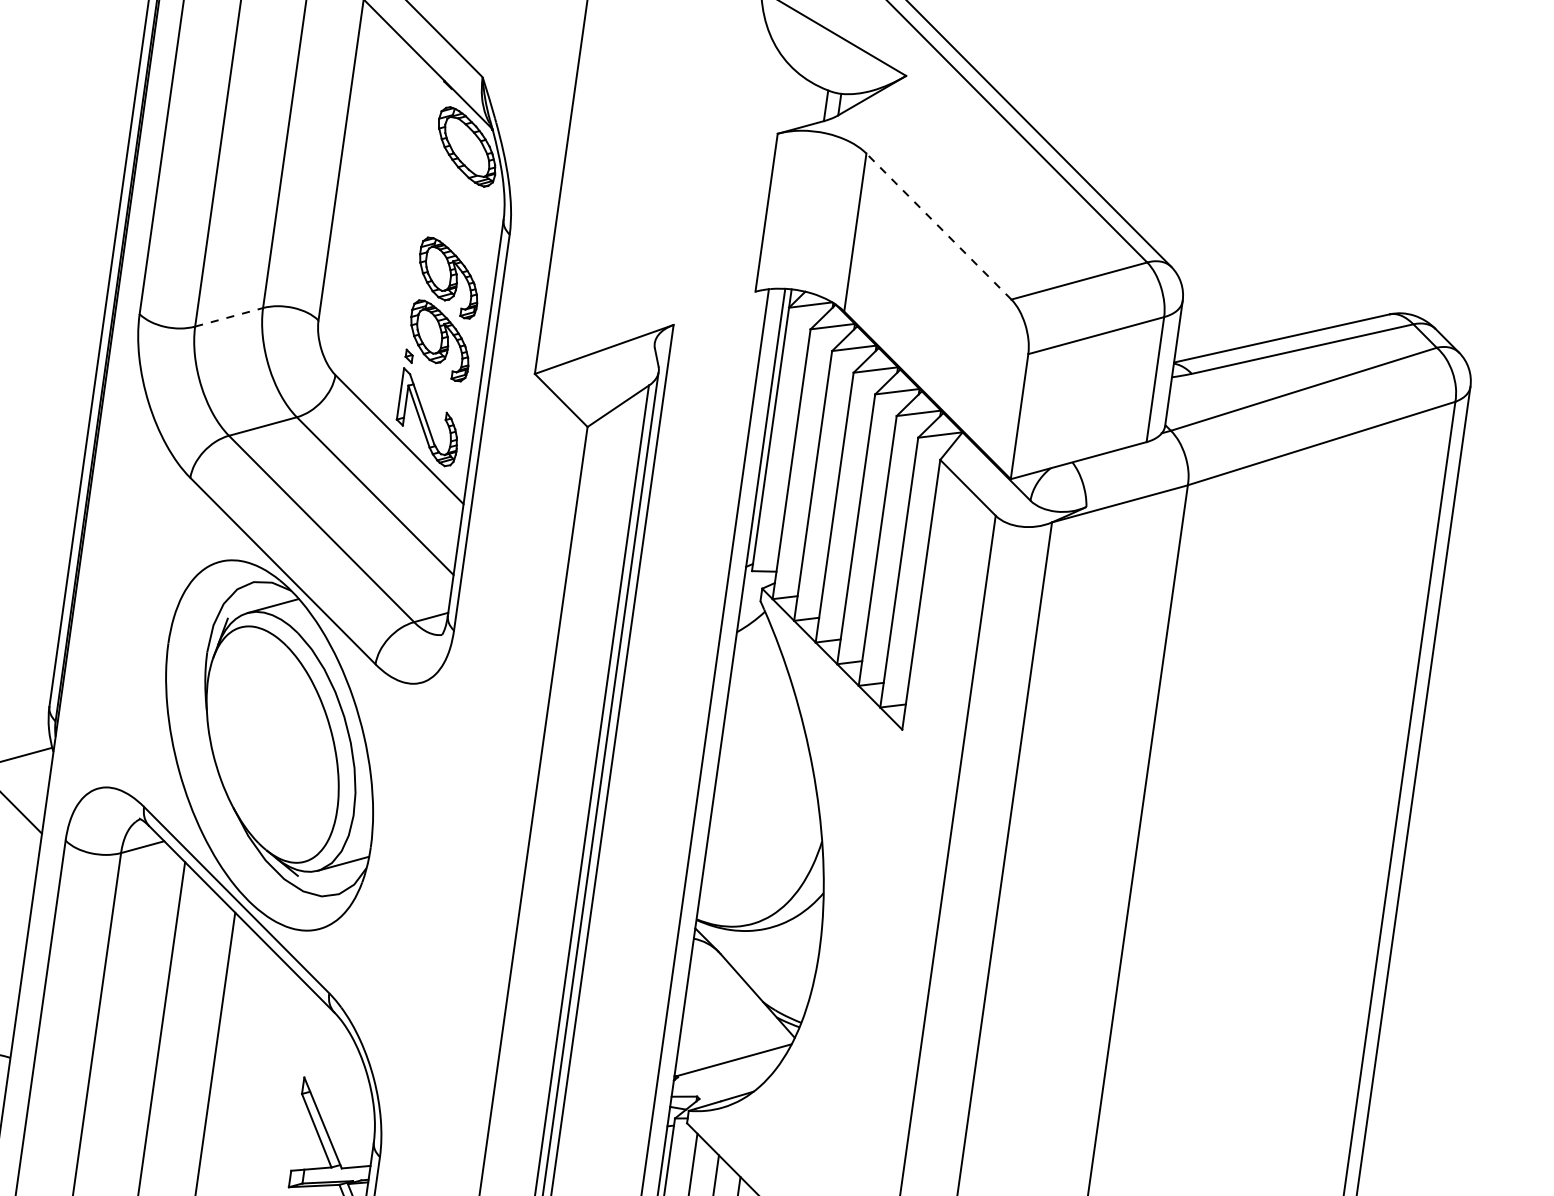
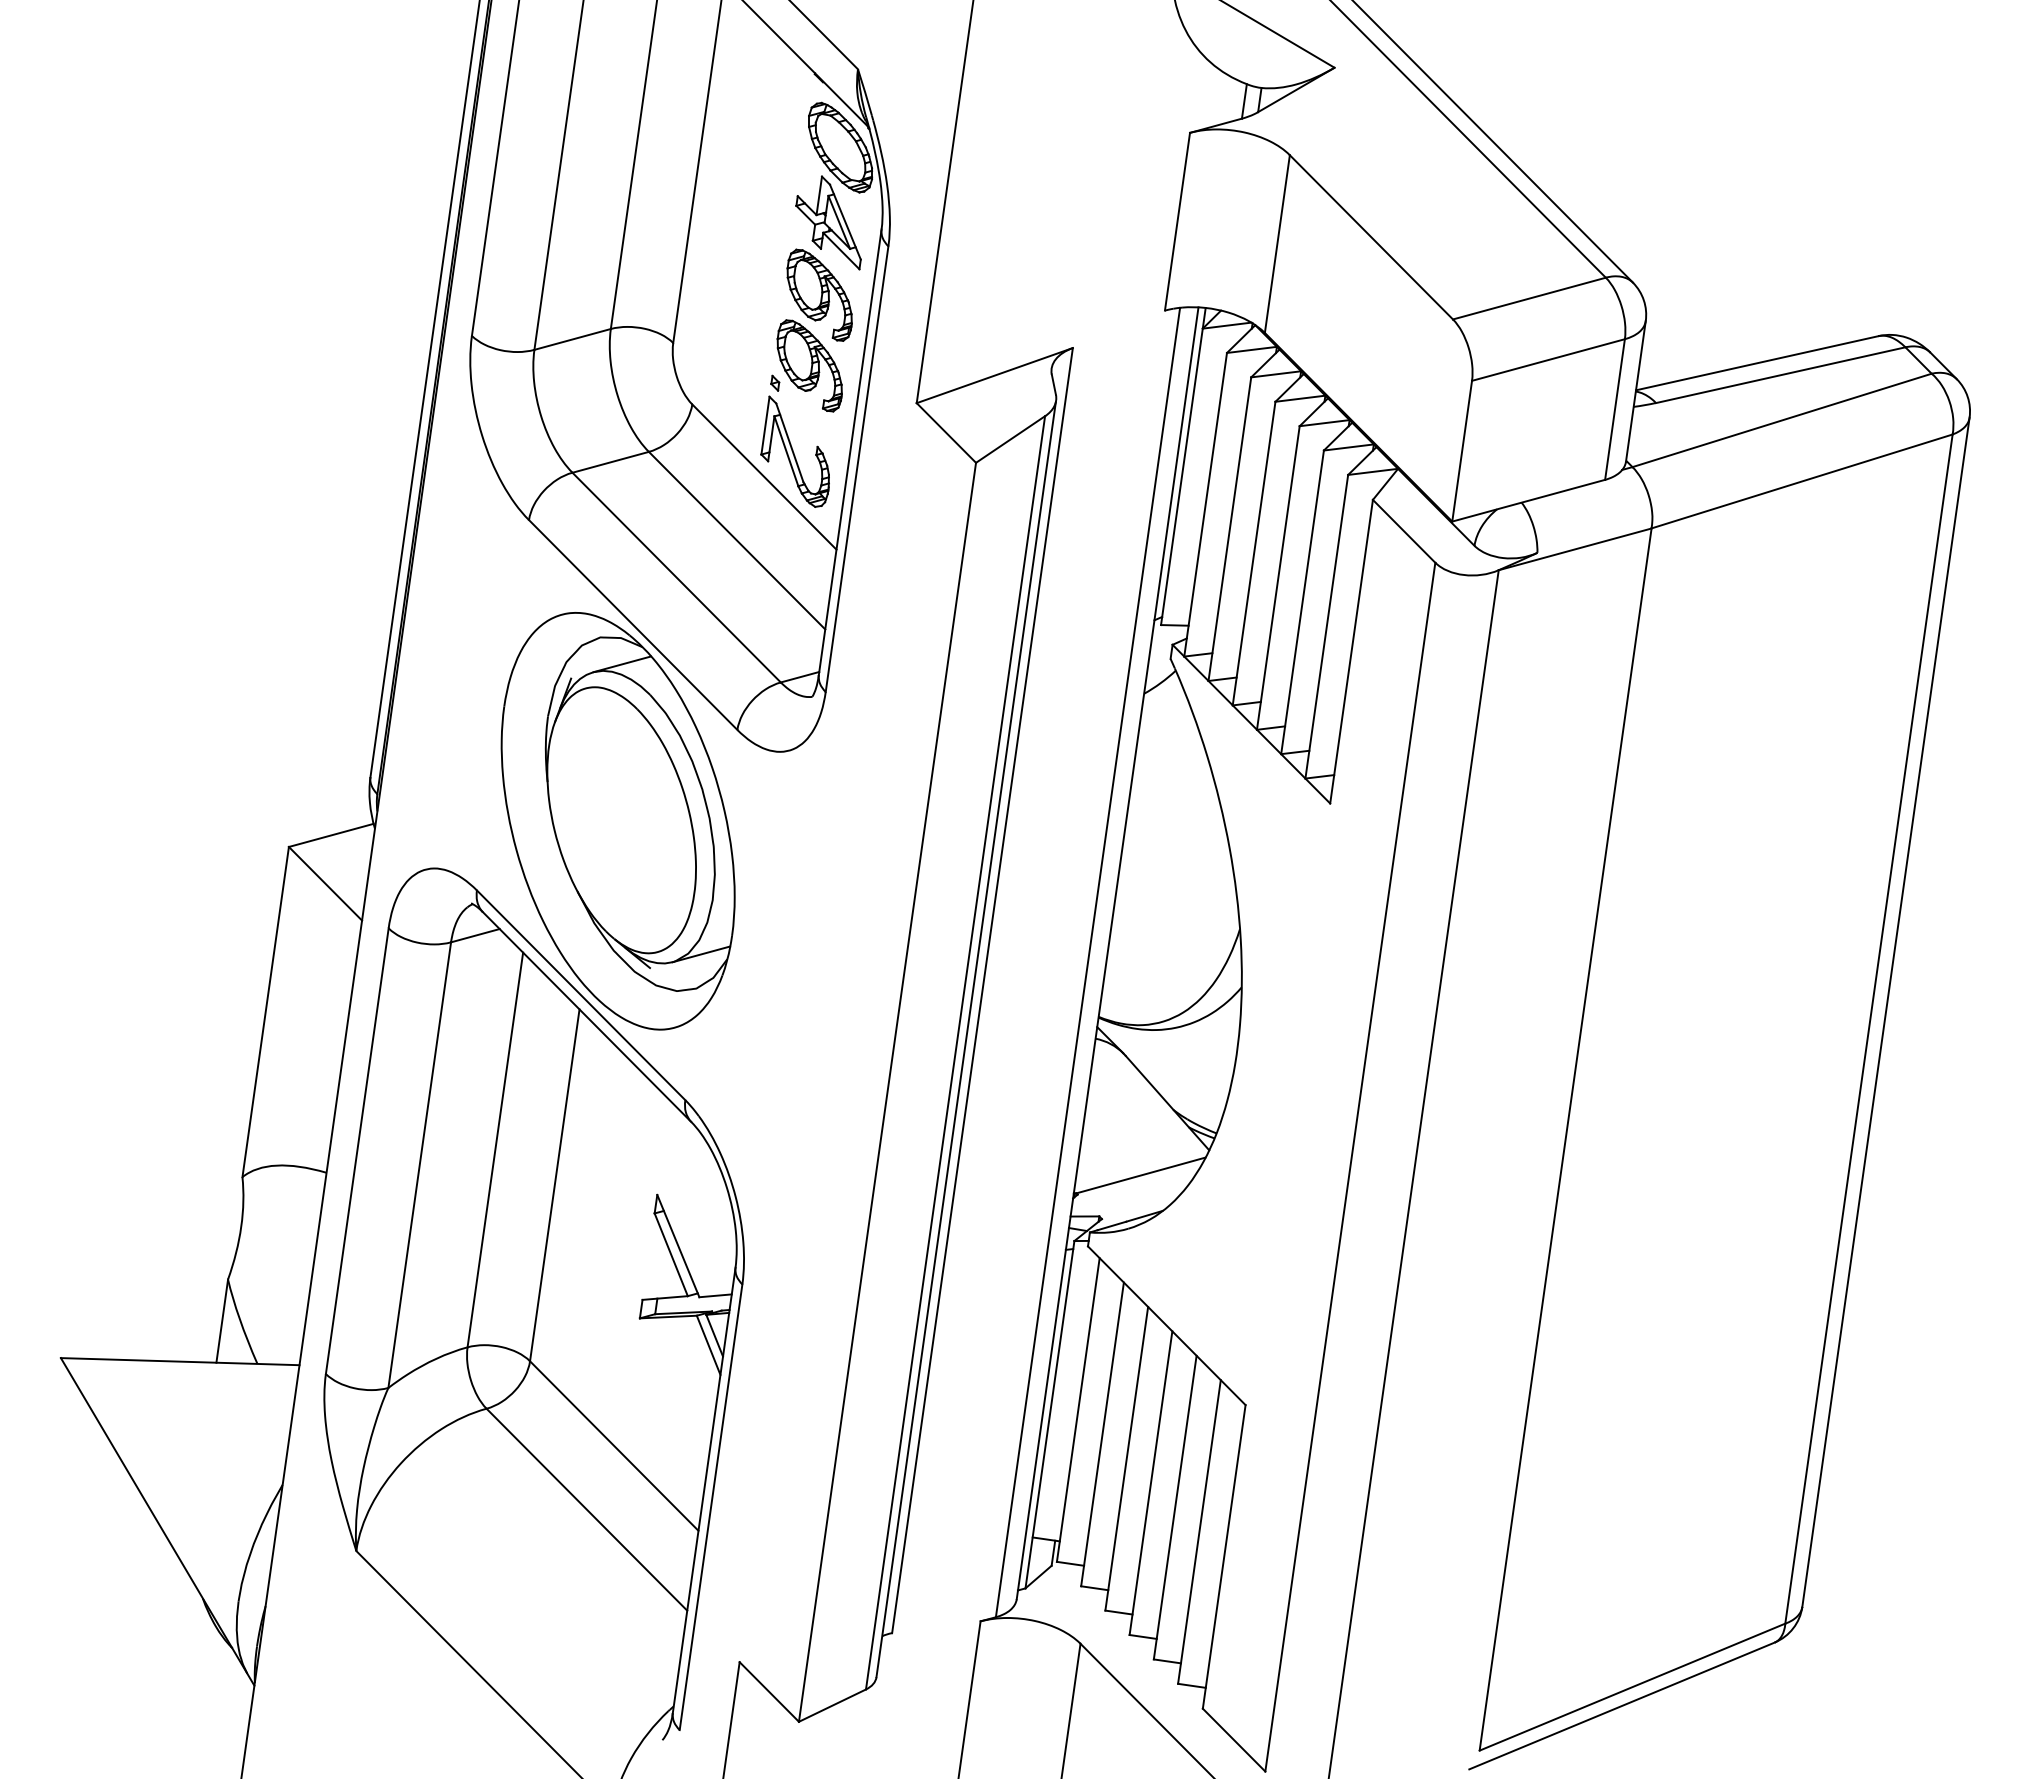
part: (456, 213) -> (828, 222), added
line: (939, 226) -> (1371, 237), dashed -> solid
line: (229, 317) -> (572, 339), dashed -> solid

